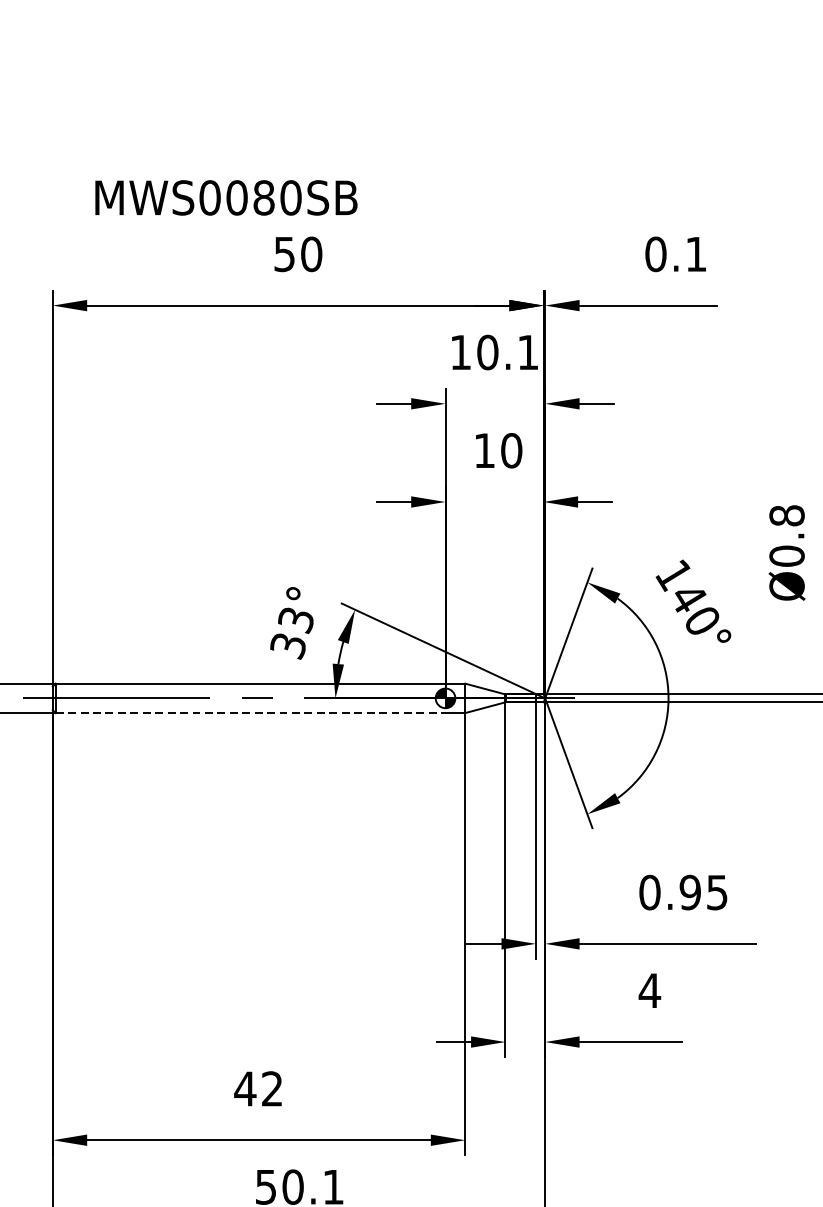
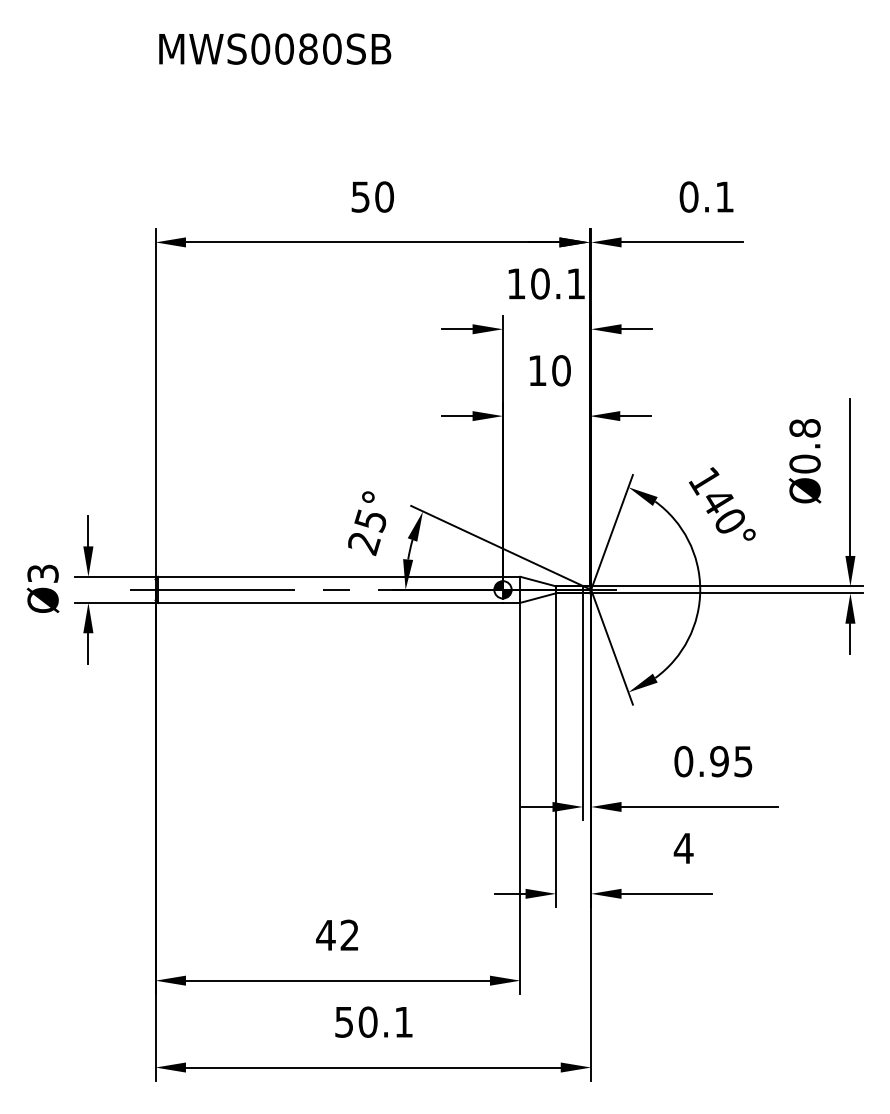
text: (226, 197) -> (275, 48), moved
text: (292, 633) -> (367, 532), 33° -> 25°
line: (251, 712) -> (331, 602), dashed -> solid

